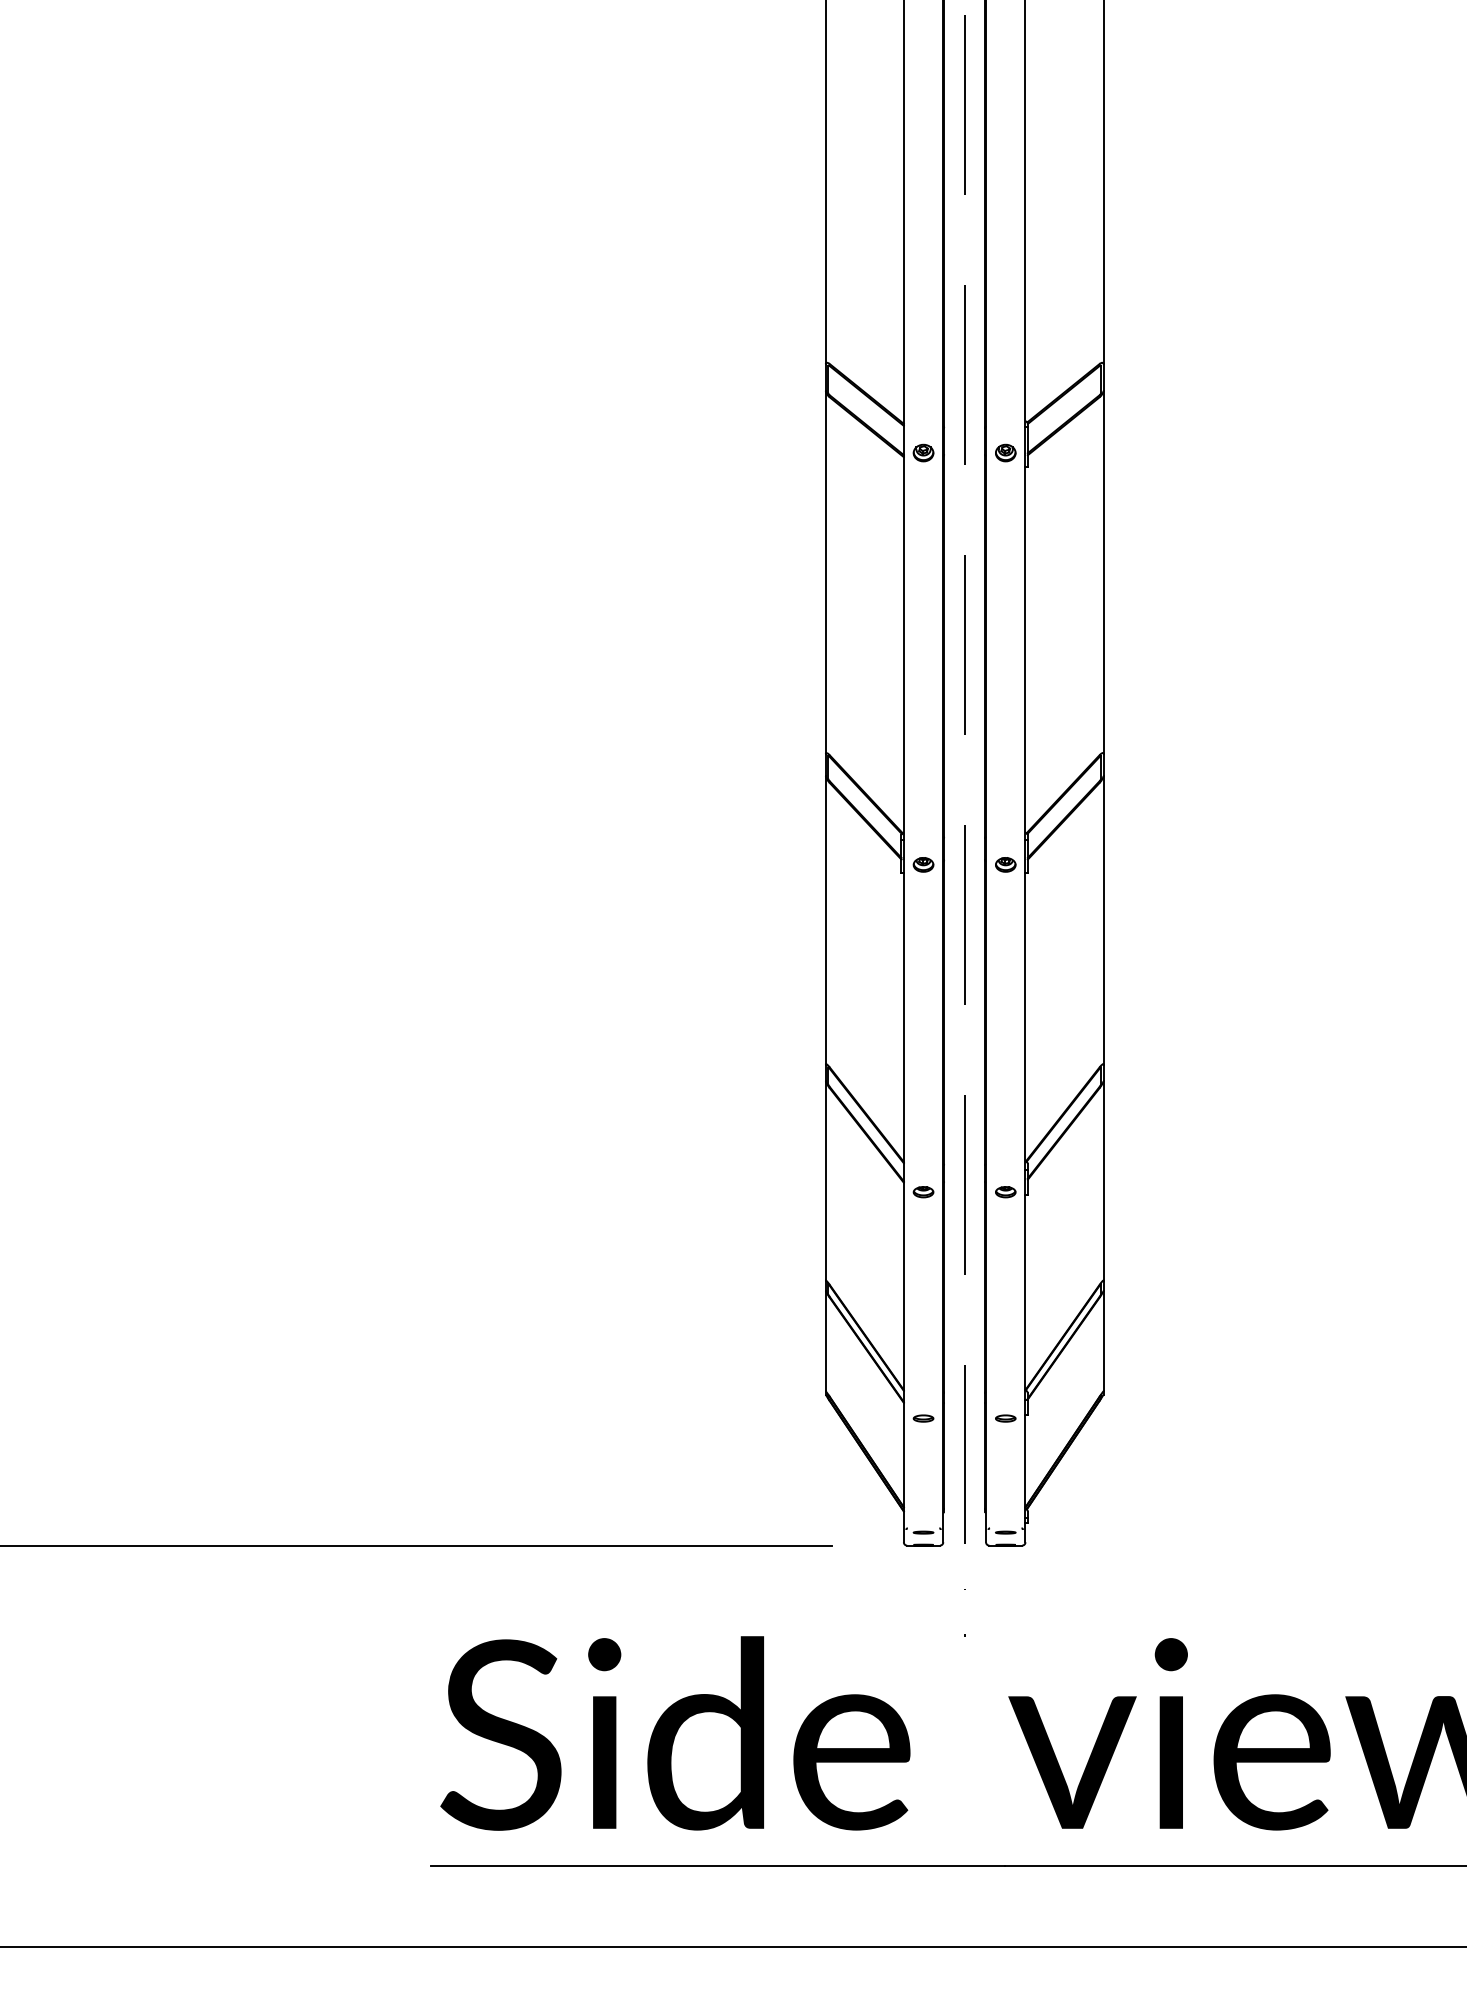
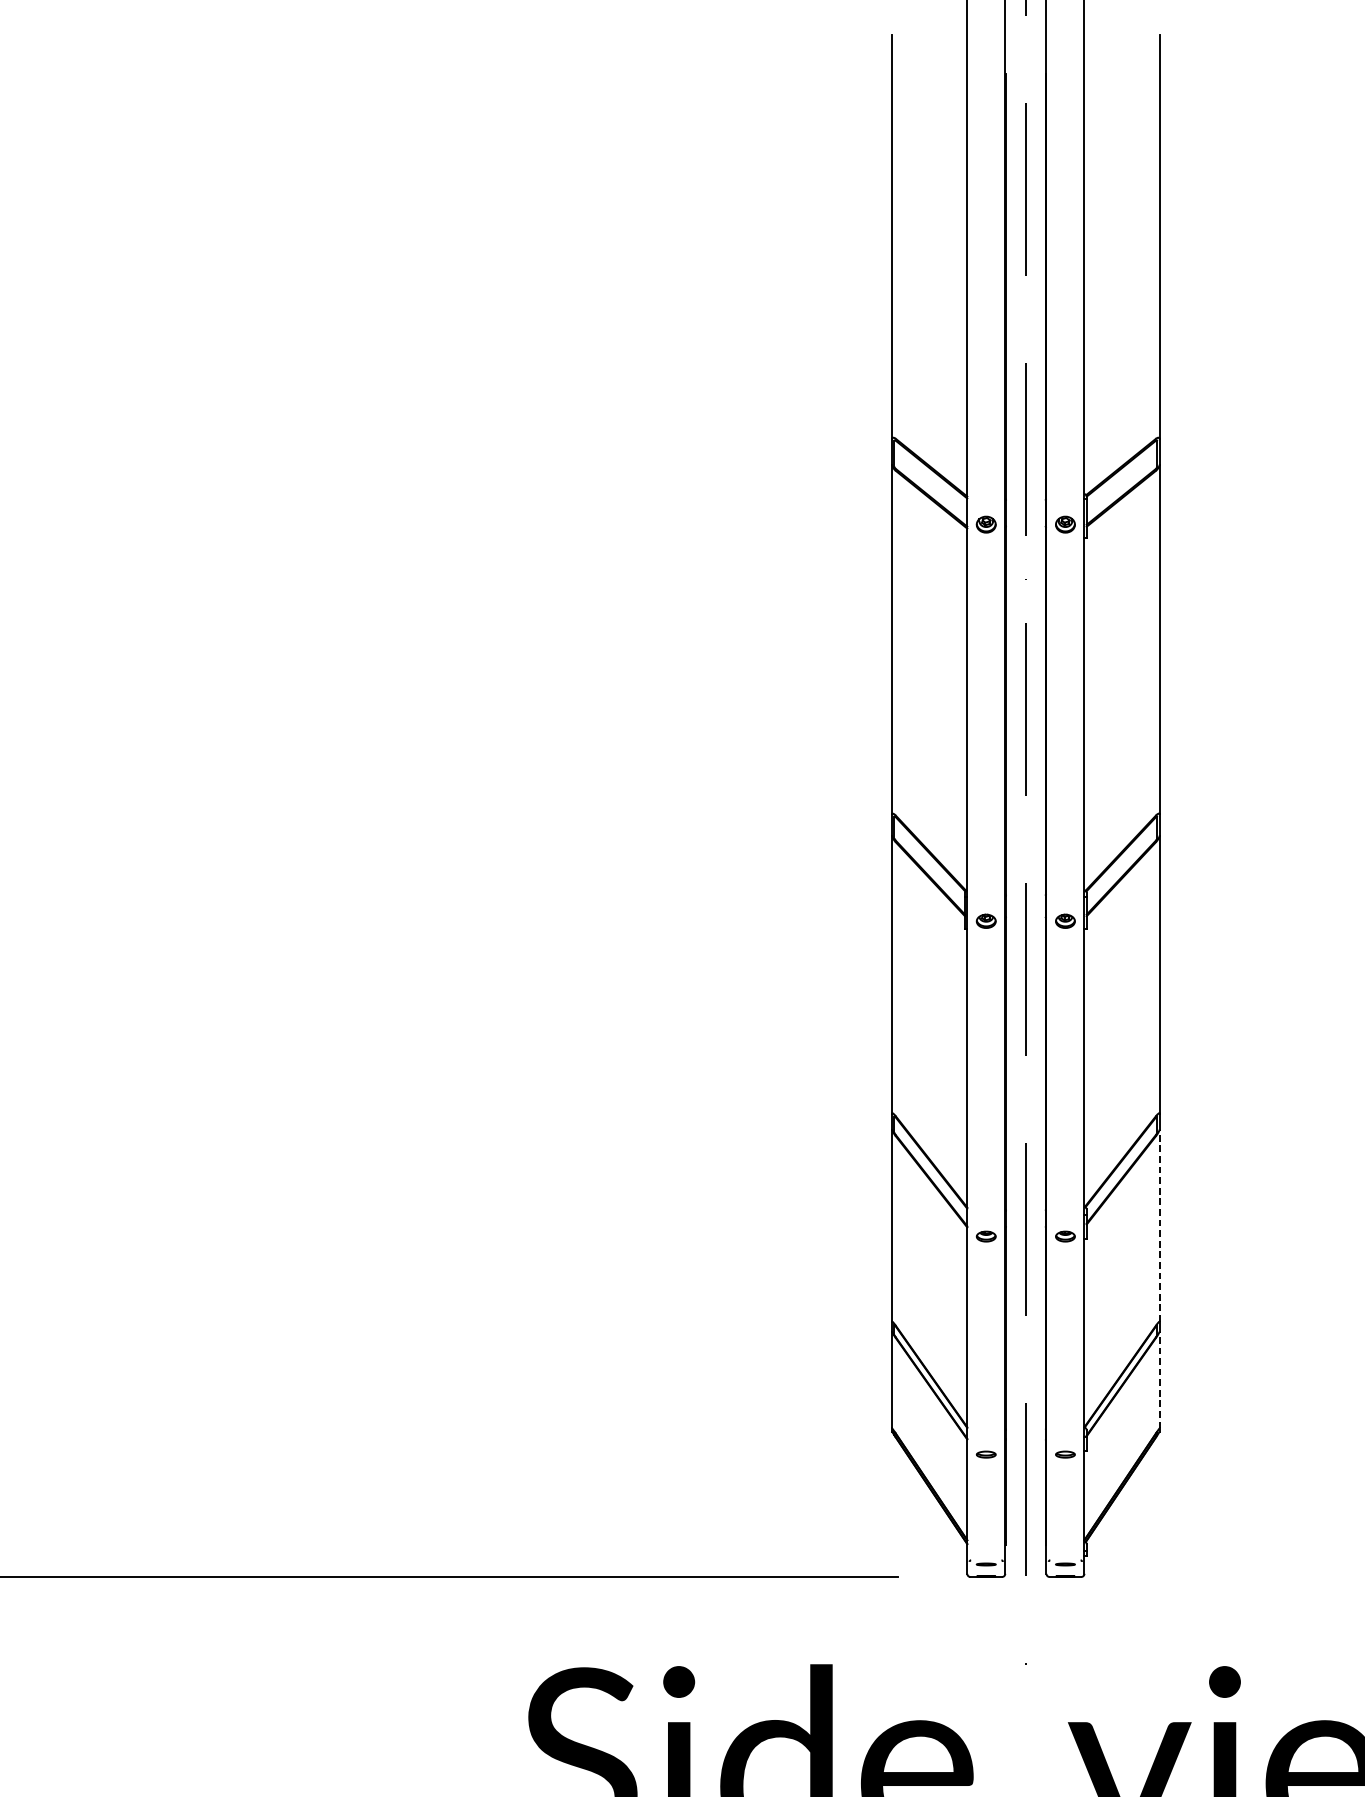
line: (1103, 1180) -> (1159, 1225), solid -> dashed
line: (1103, 1340) -> (1159, 1379), solid -> dashed

